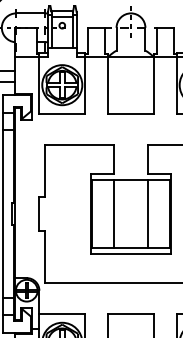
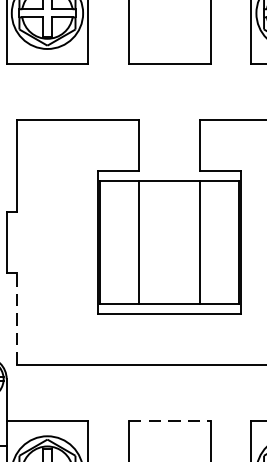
line: (45, 256) -> (17, 318), solid -> dashed
line: (131, 314) -> (170, 421), solid -> dashed

